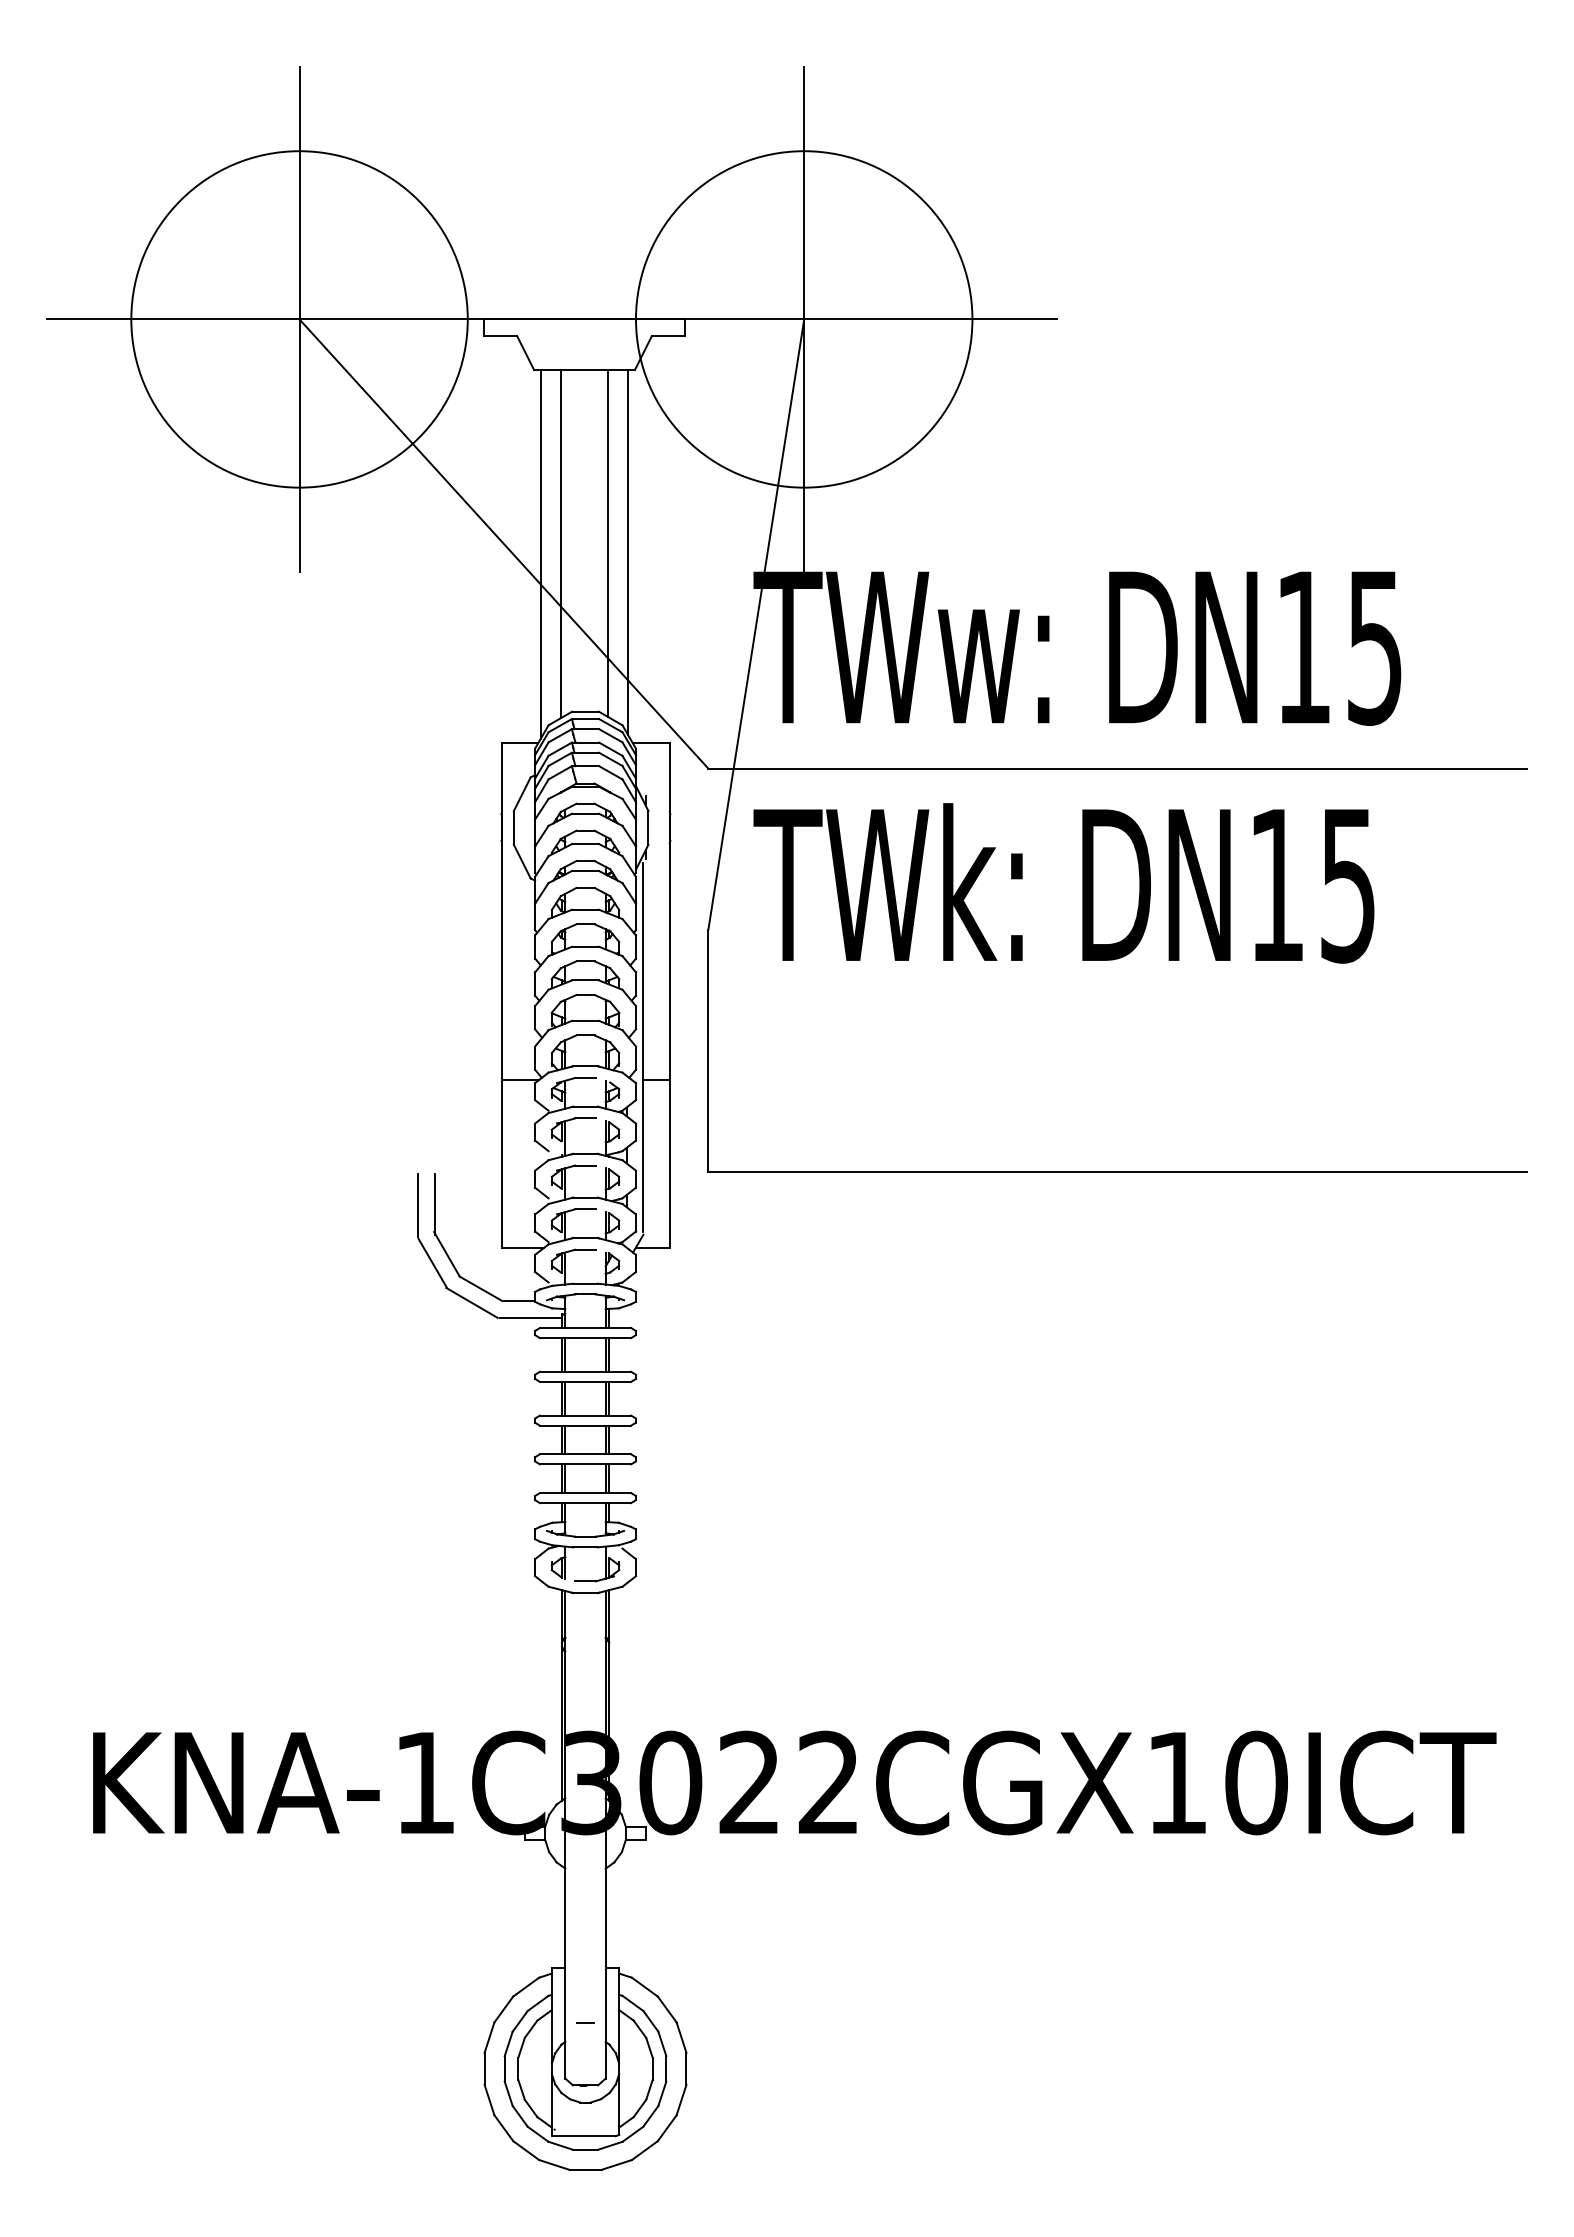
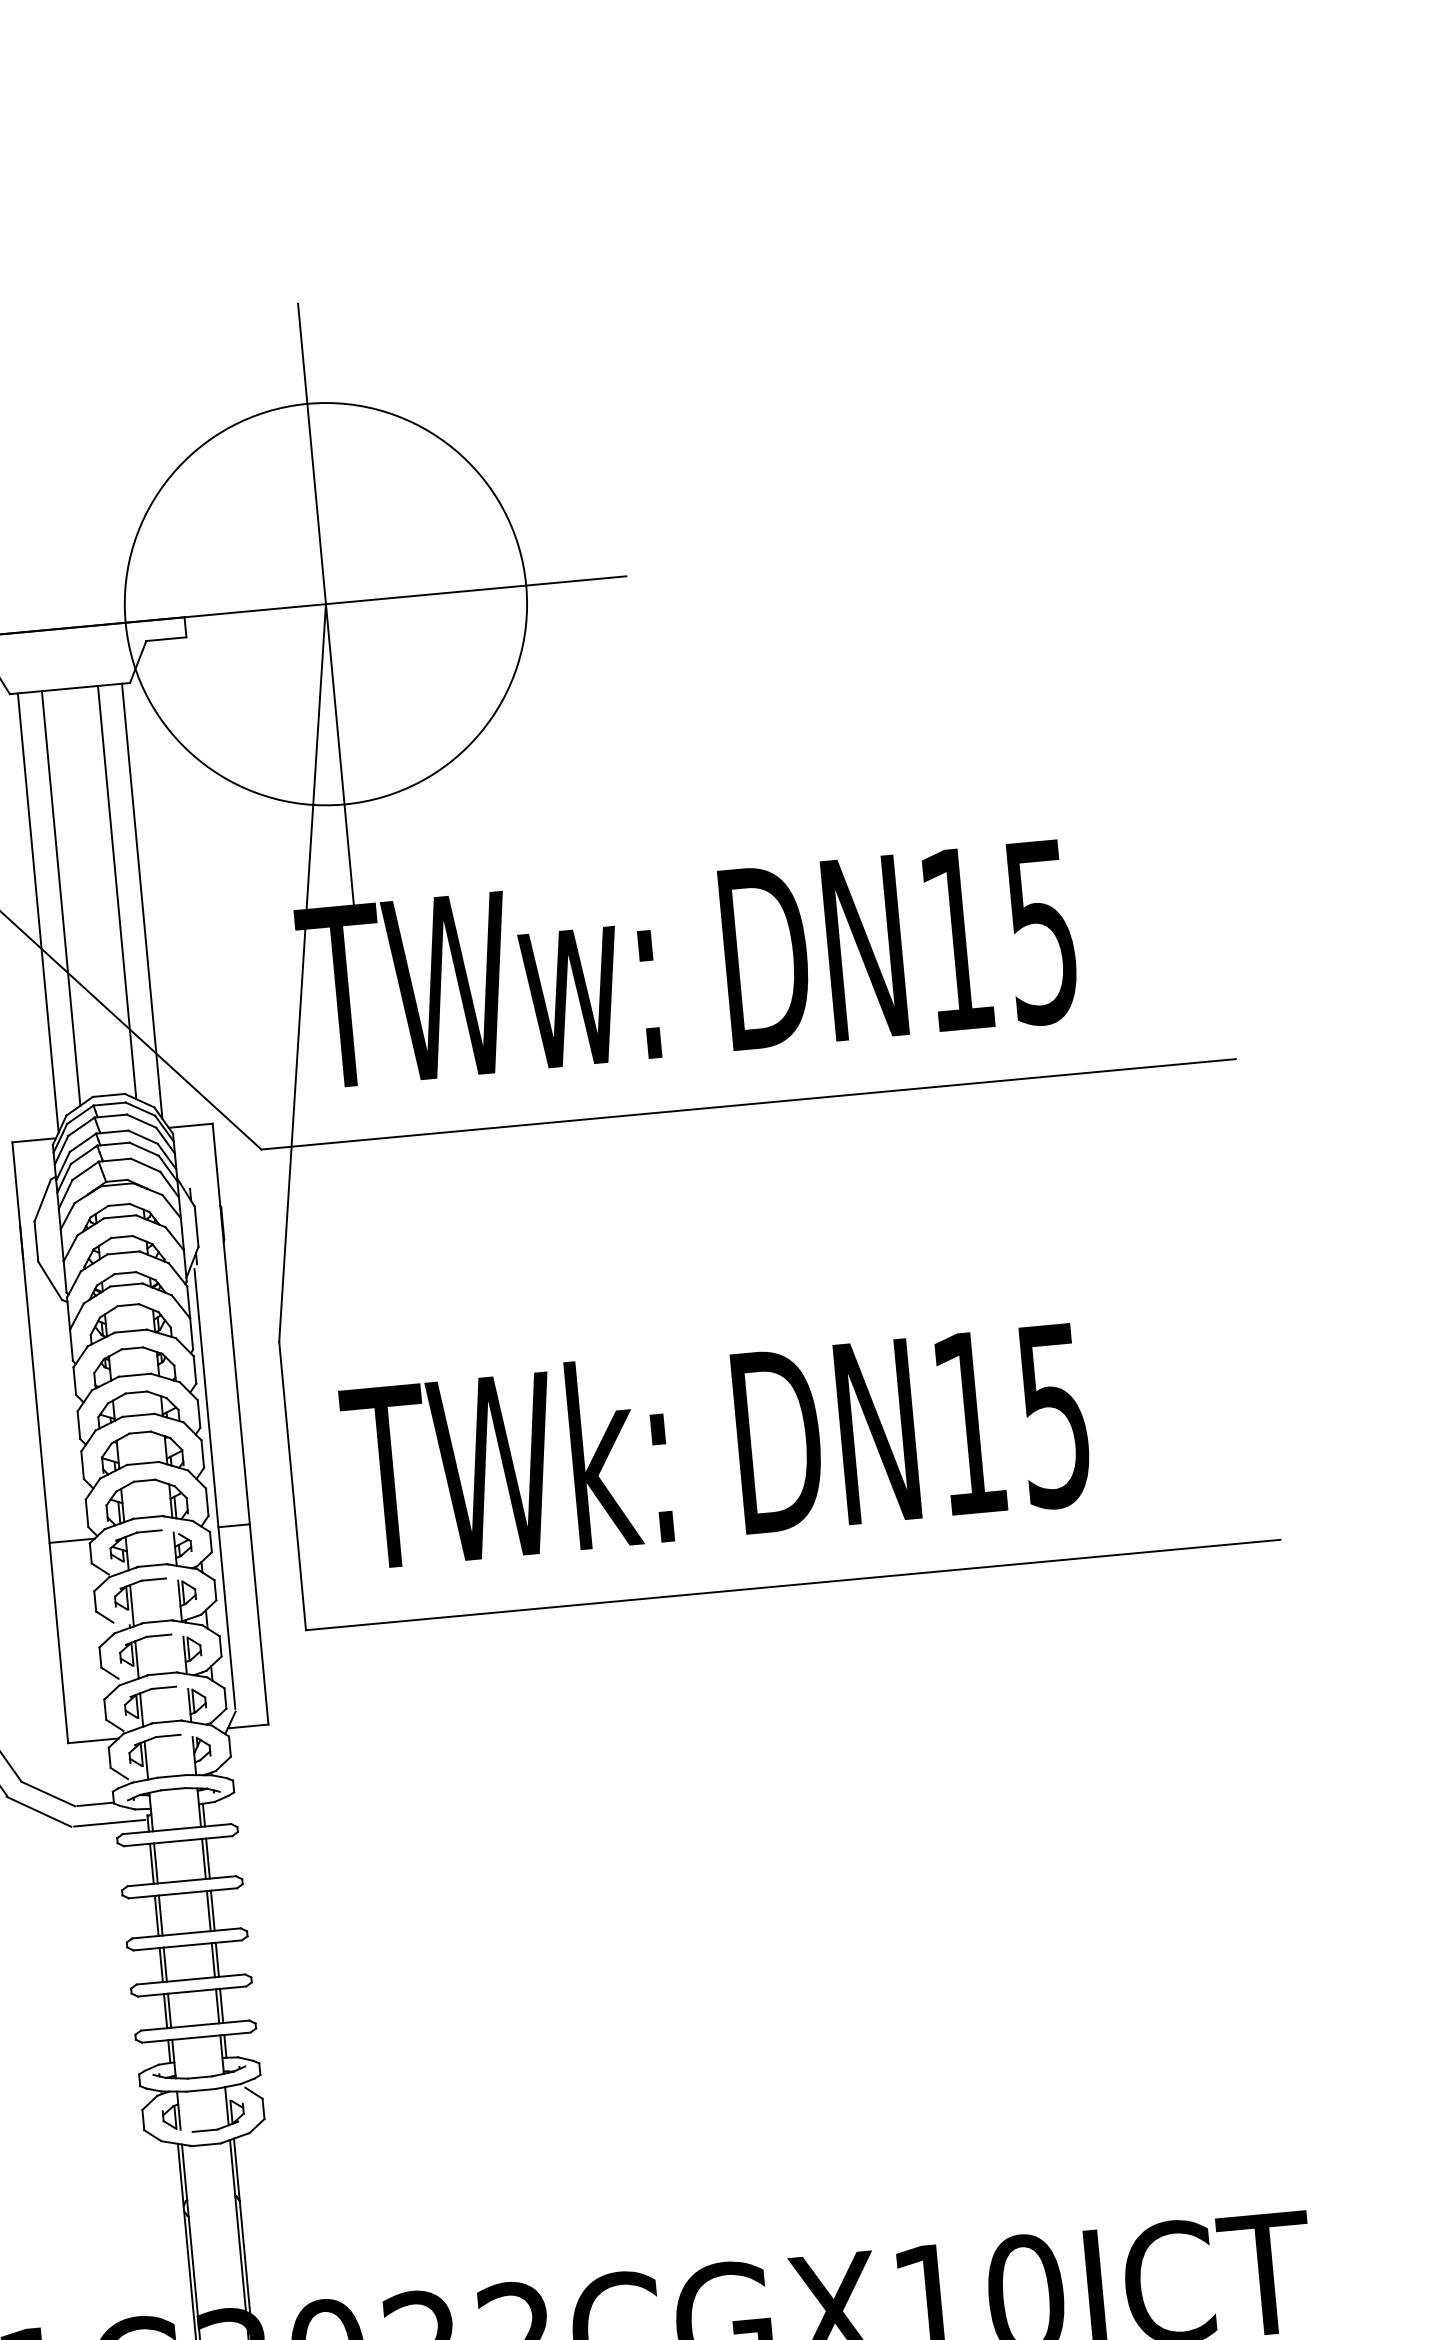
text: (1063, 883) -> (715, 1444), moved

